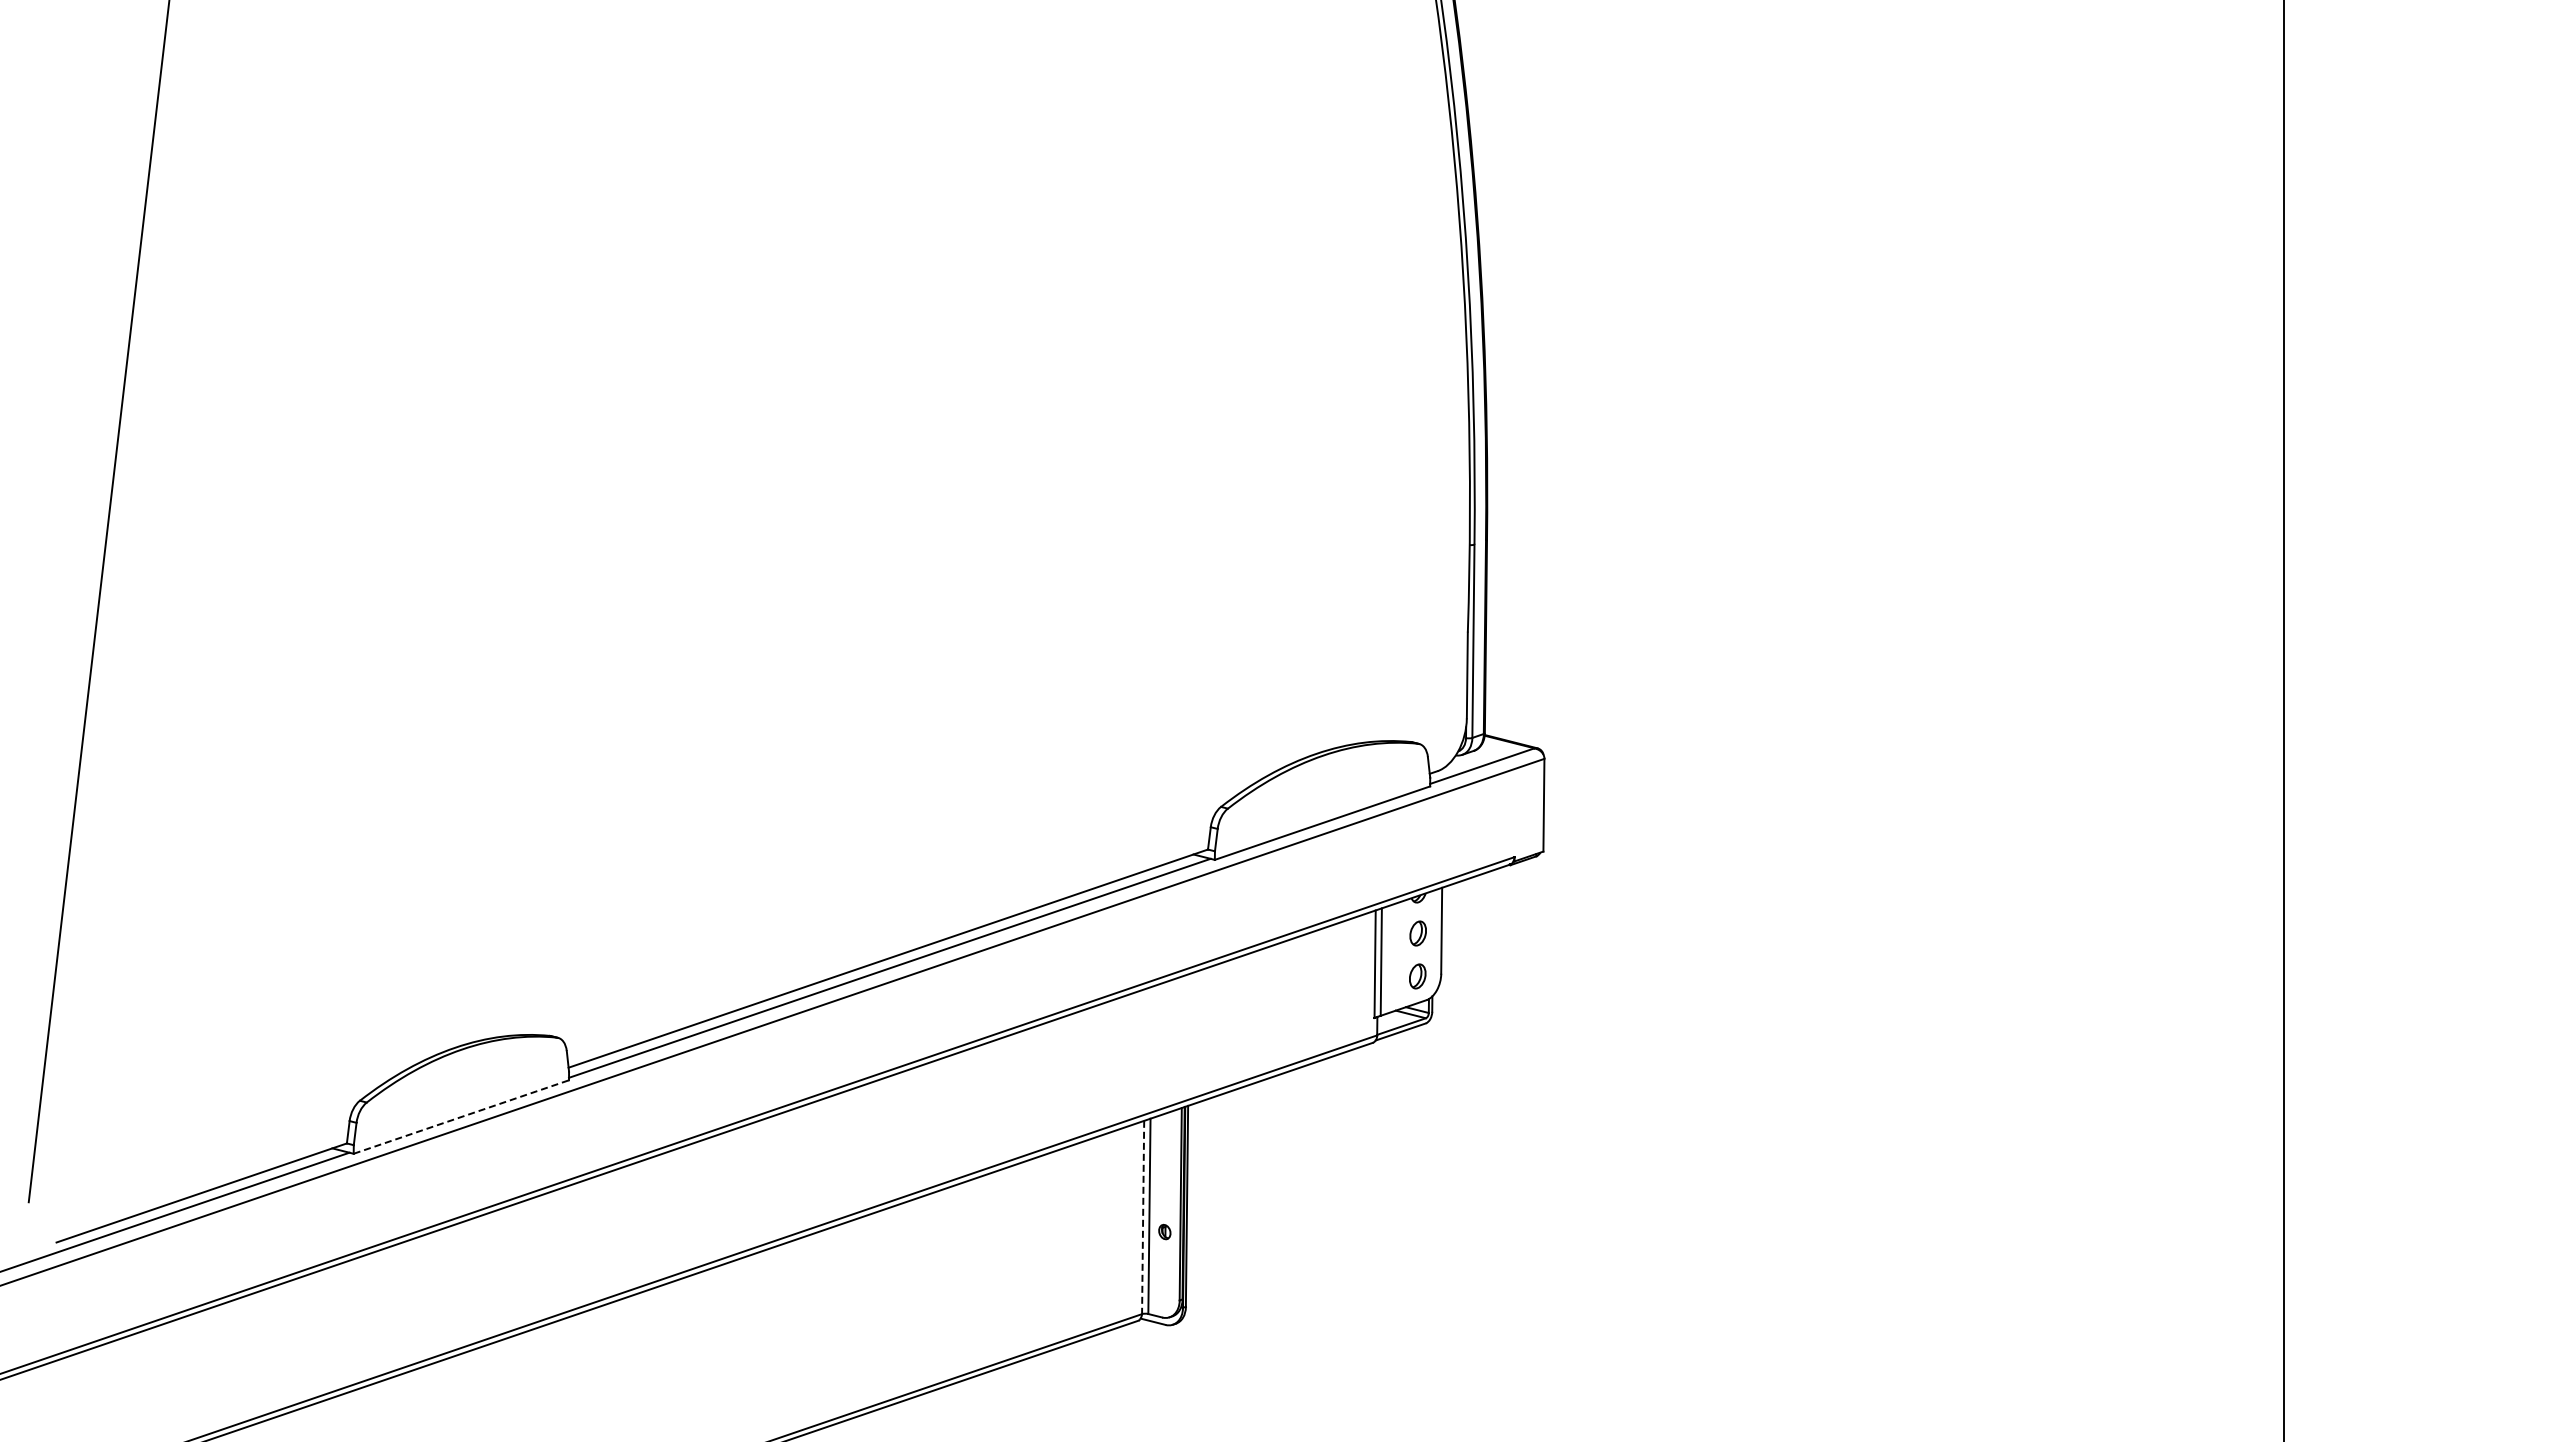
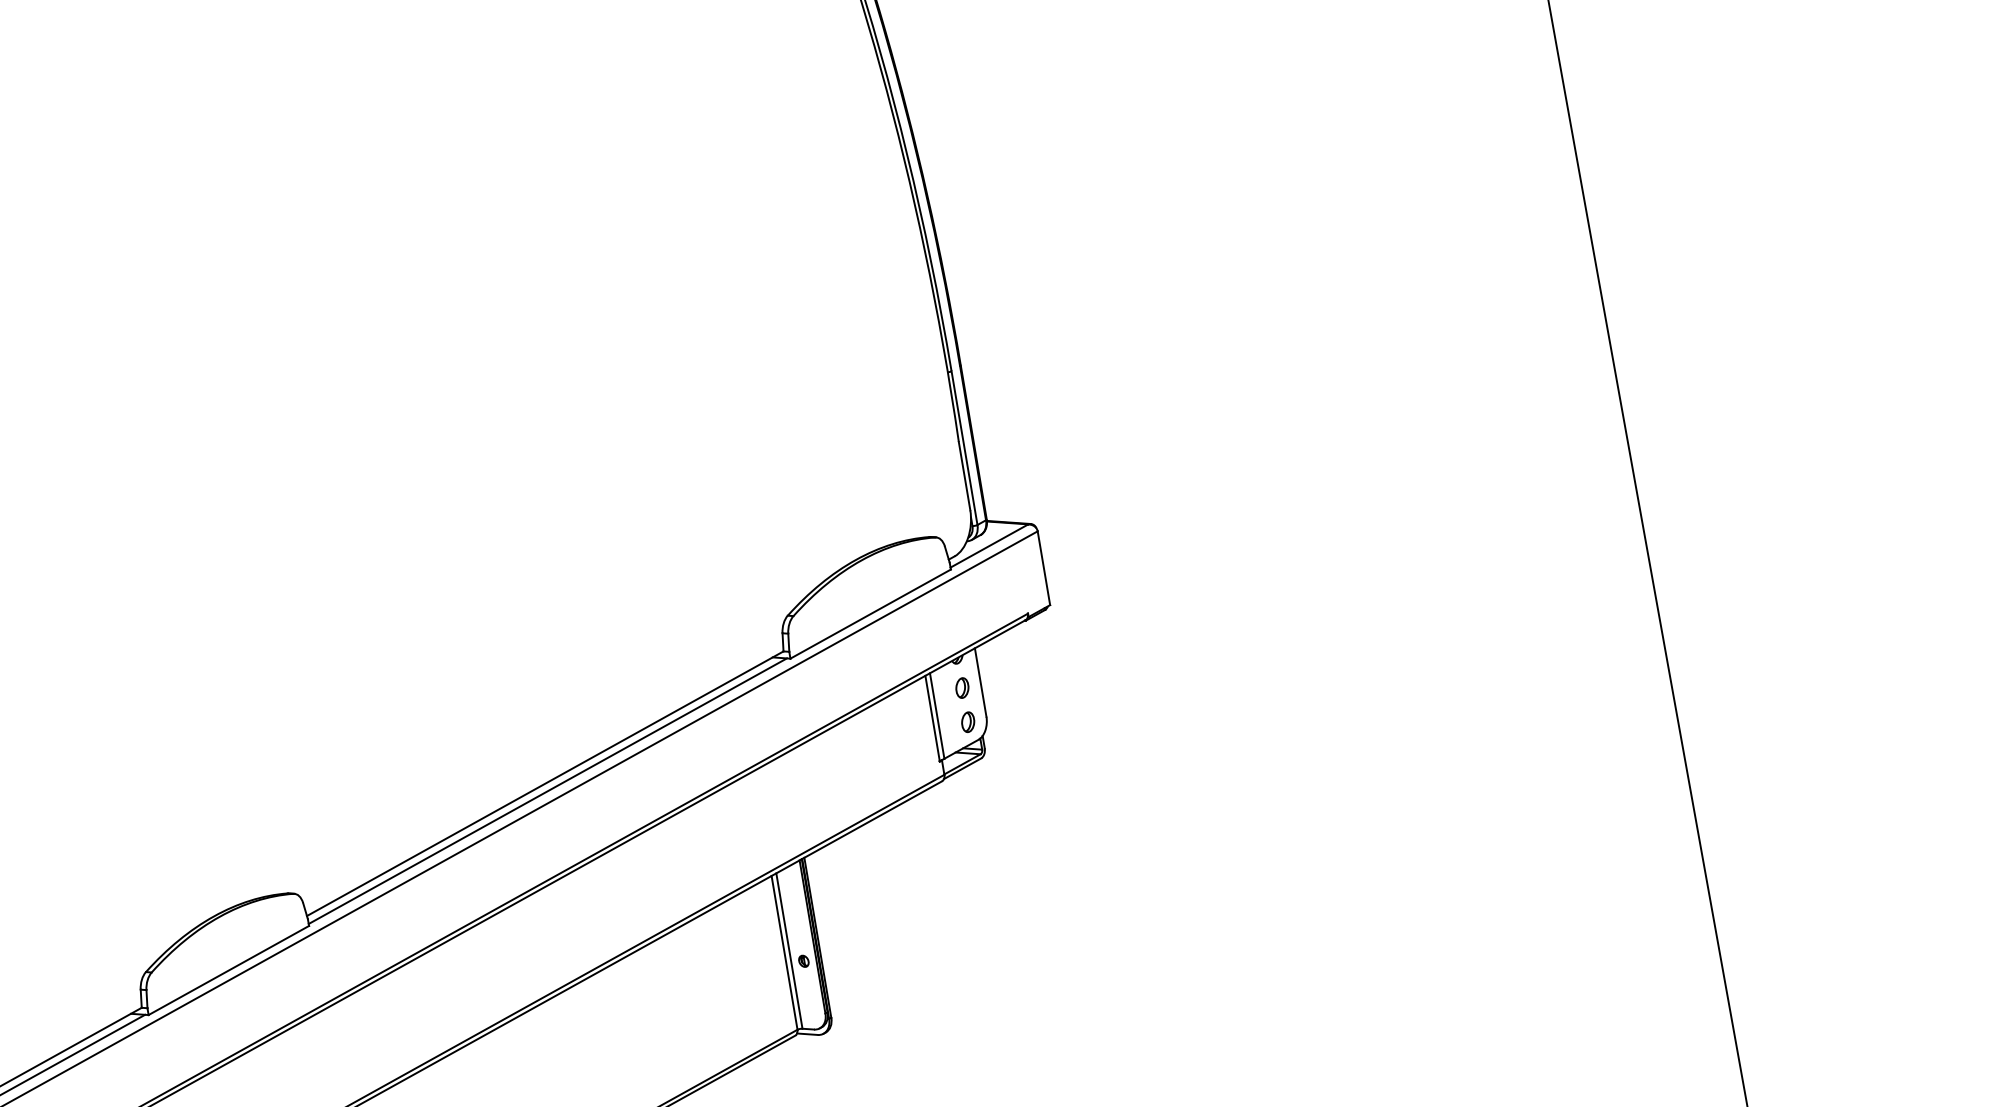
line: (461, 1117) -> (229, 970), dashed -> solid
line: (1143, 1217) -> (784, 952), dashed -> solid

